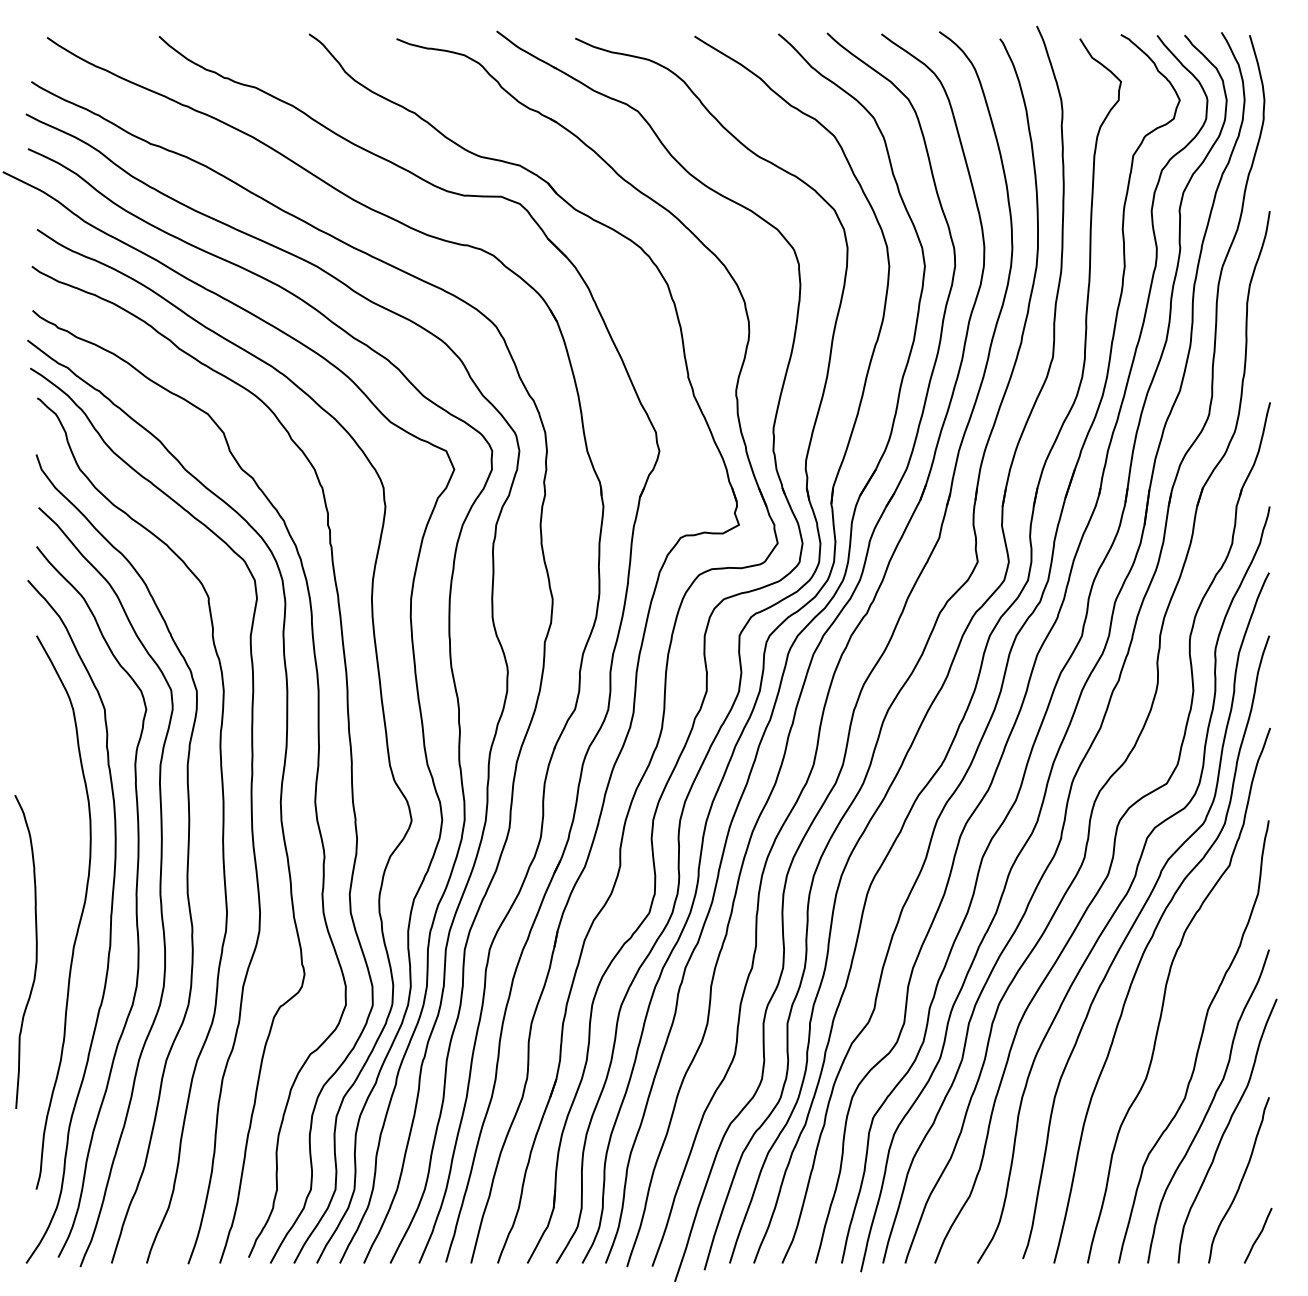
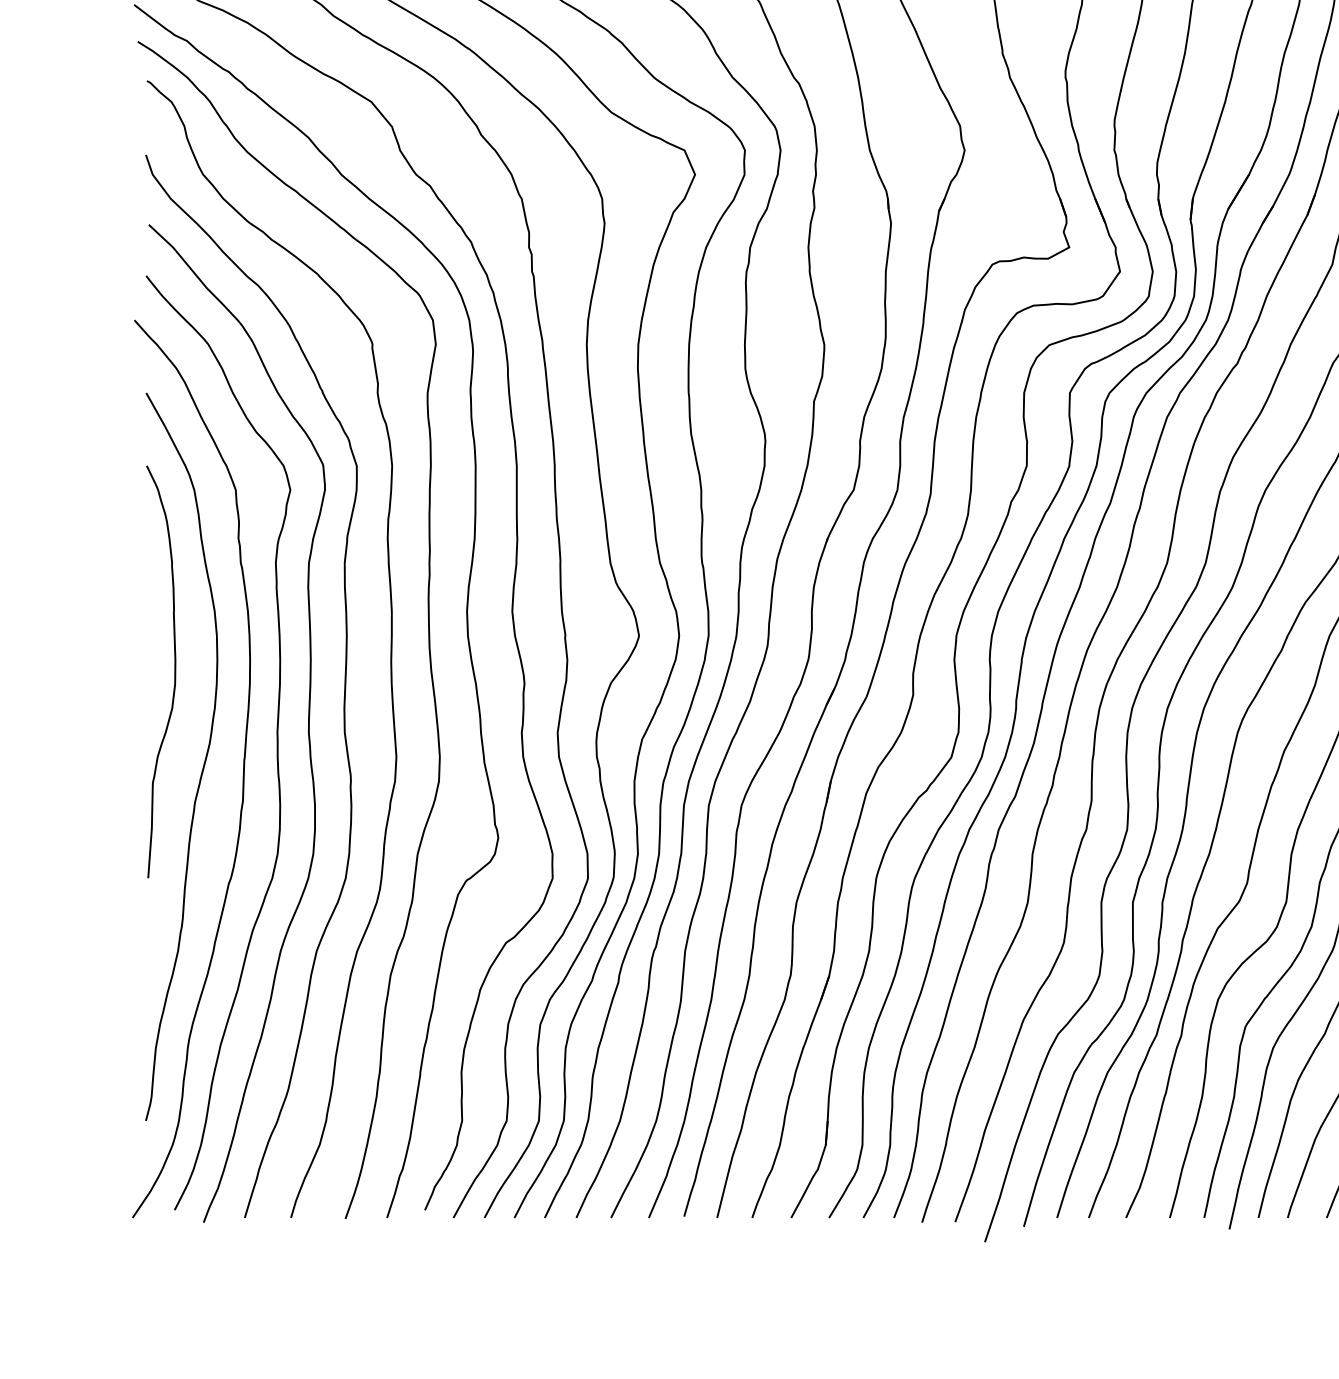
curve: (35, 951) -> (173, 671), moved

